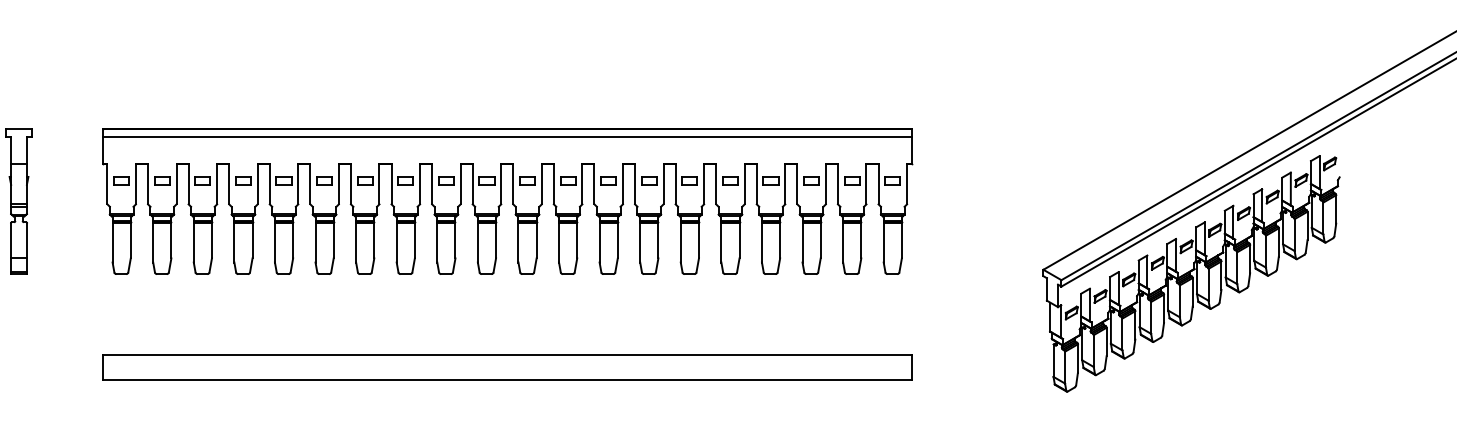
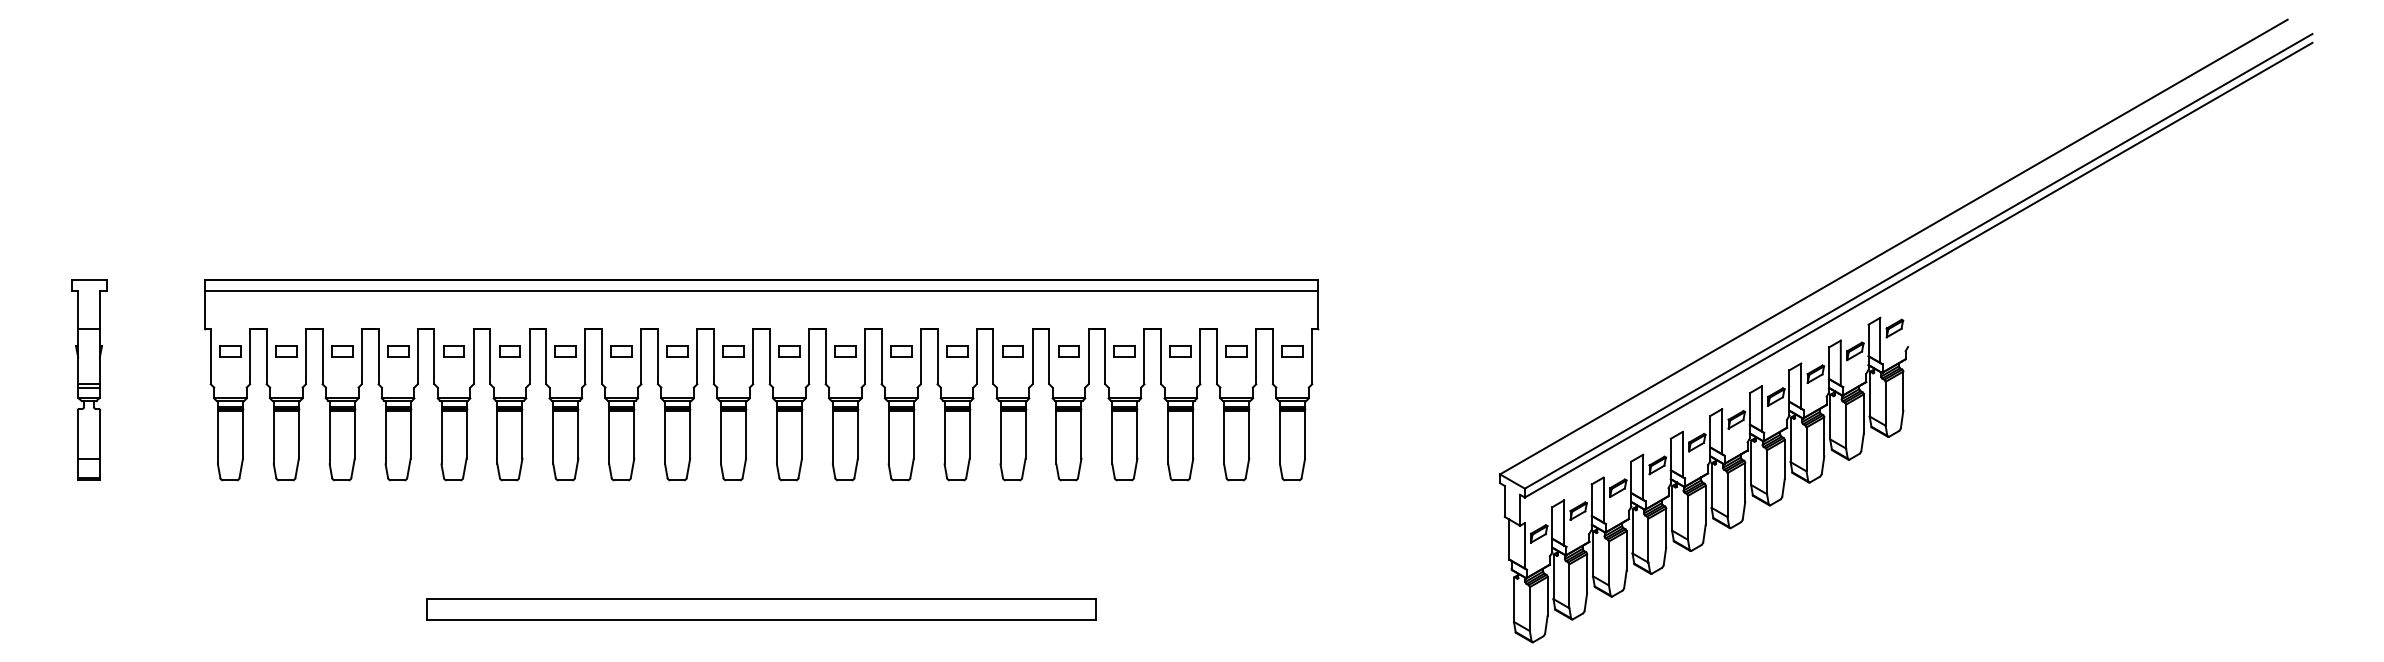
part: (507, 367) -> (761, 609), size x0.6

